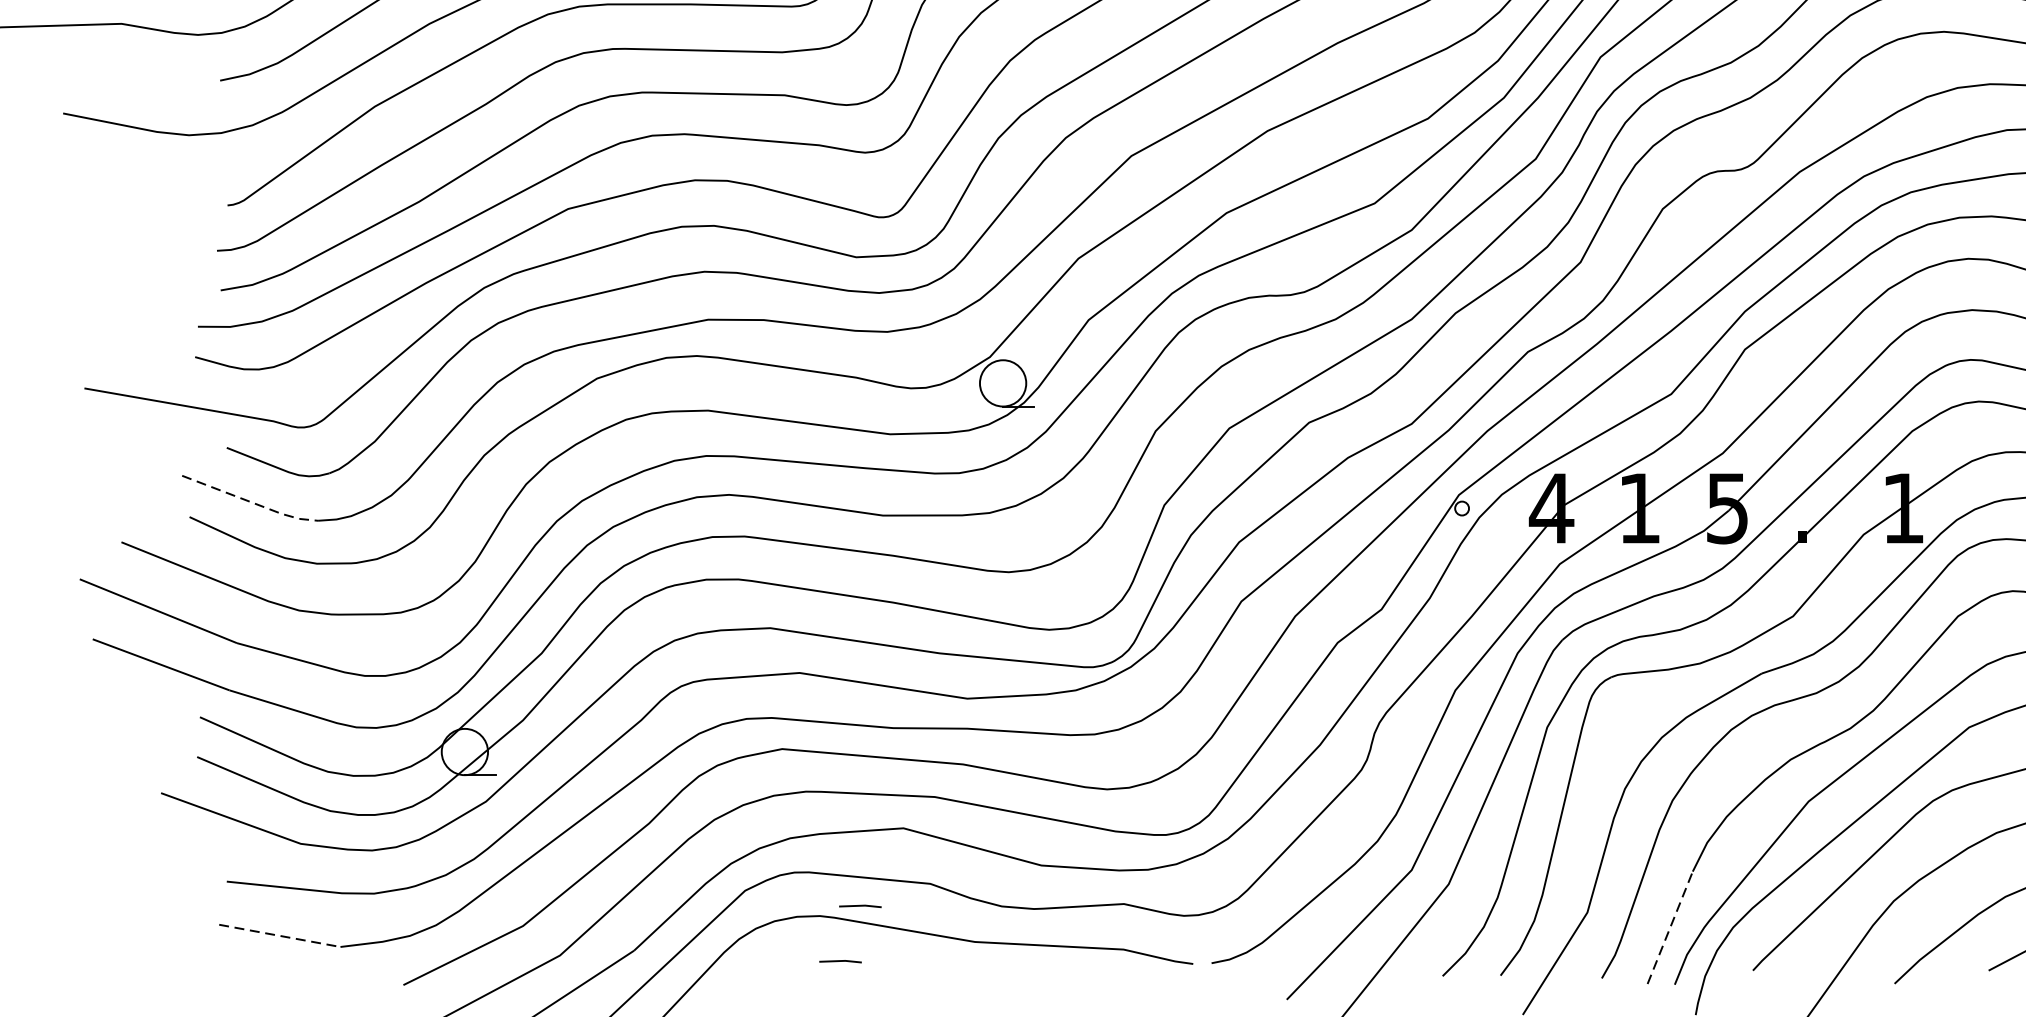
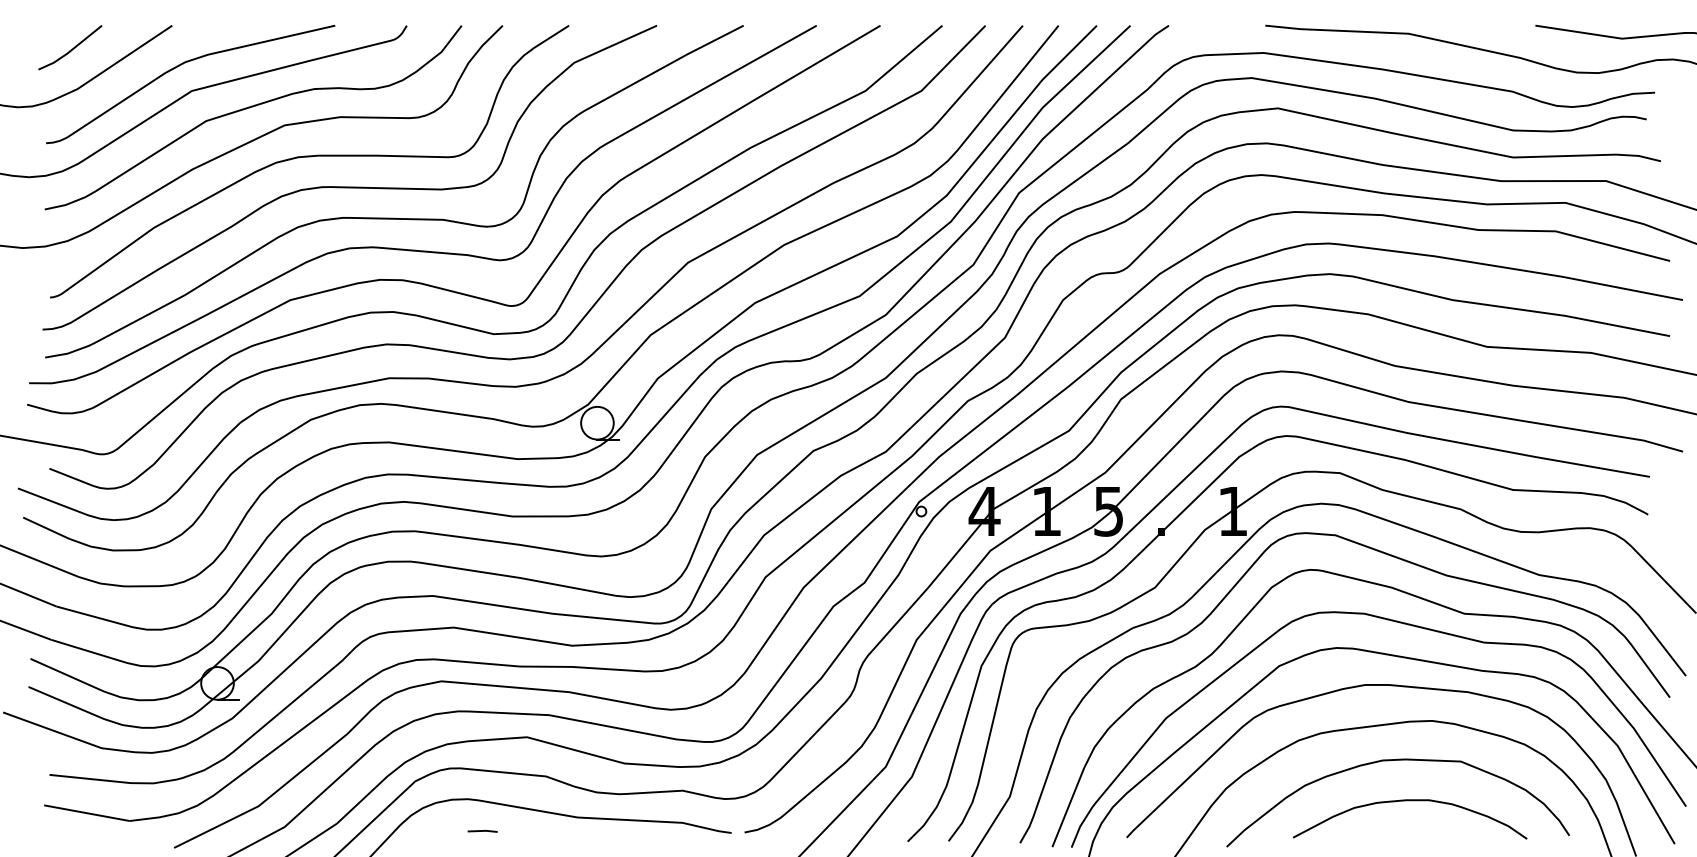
line: (252, 502) -> (67, 507), dashed -> solid
line: (860, 906) -> (496, 792), removed
line: (1670, 927) -> (1068, 807), dashed -> solid
line: (279, 936) -> (86, 813), dashed -> solid

